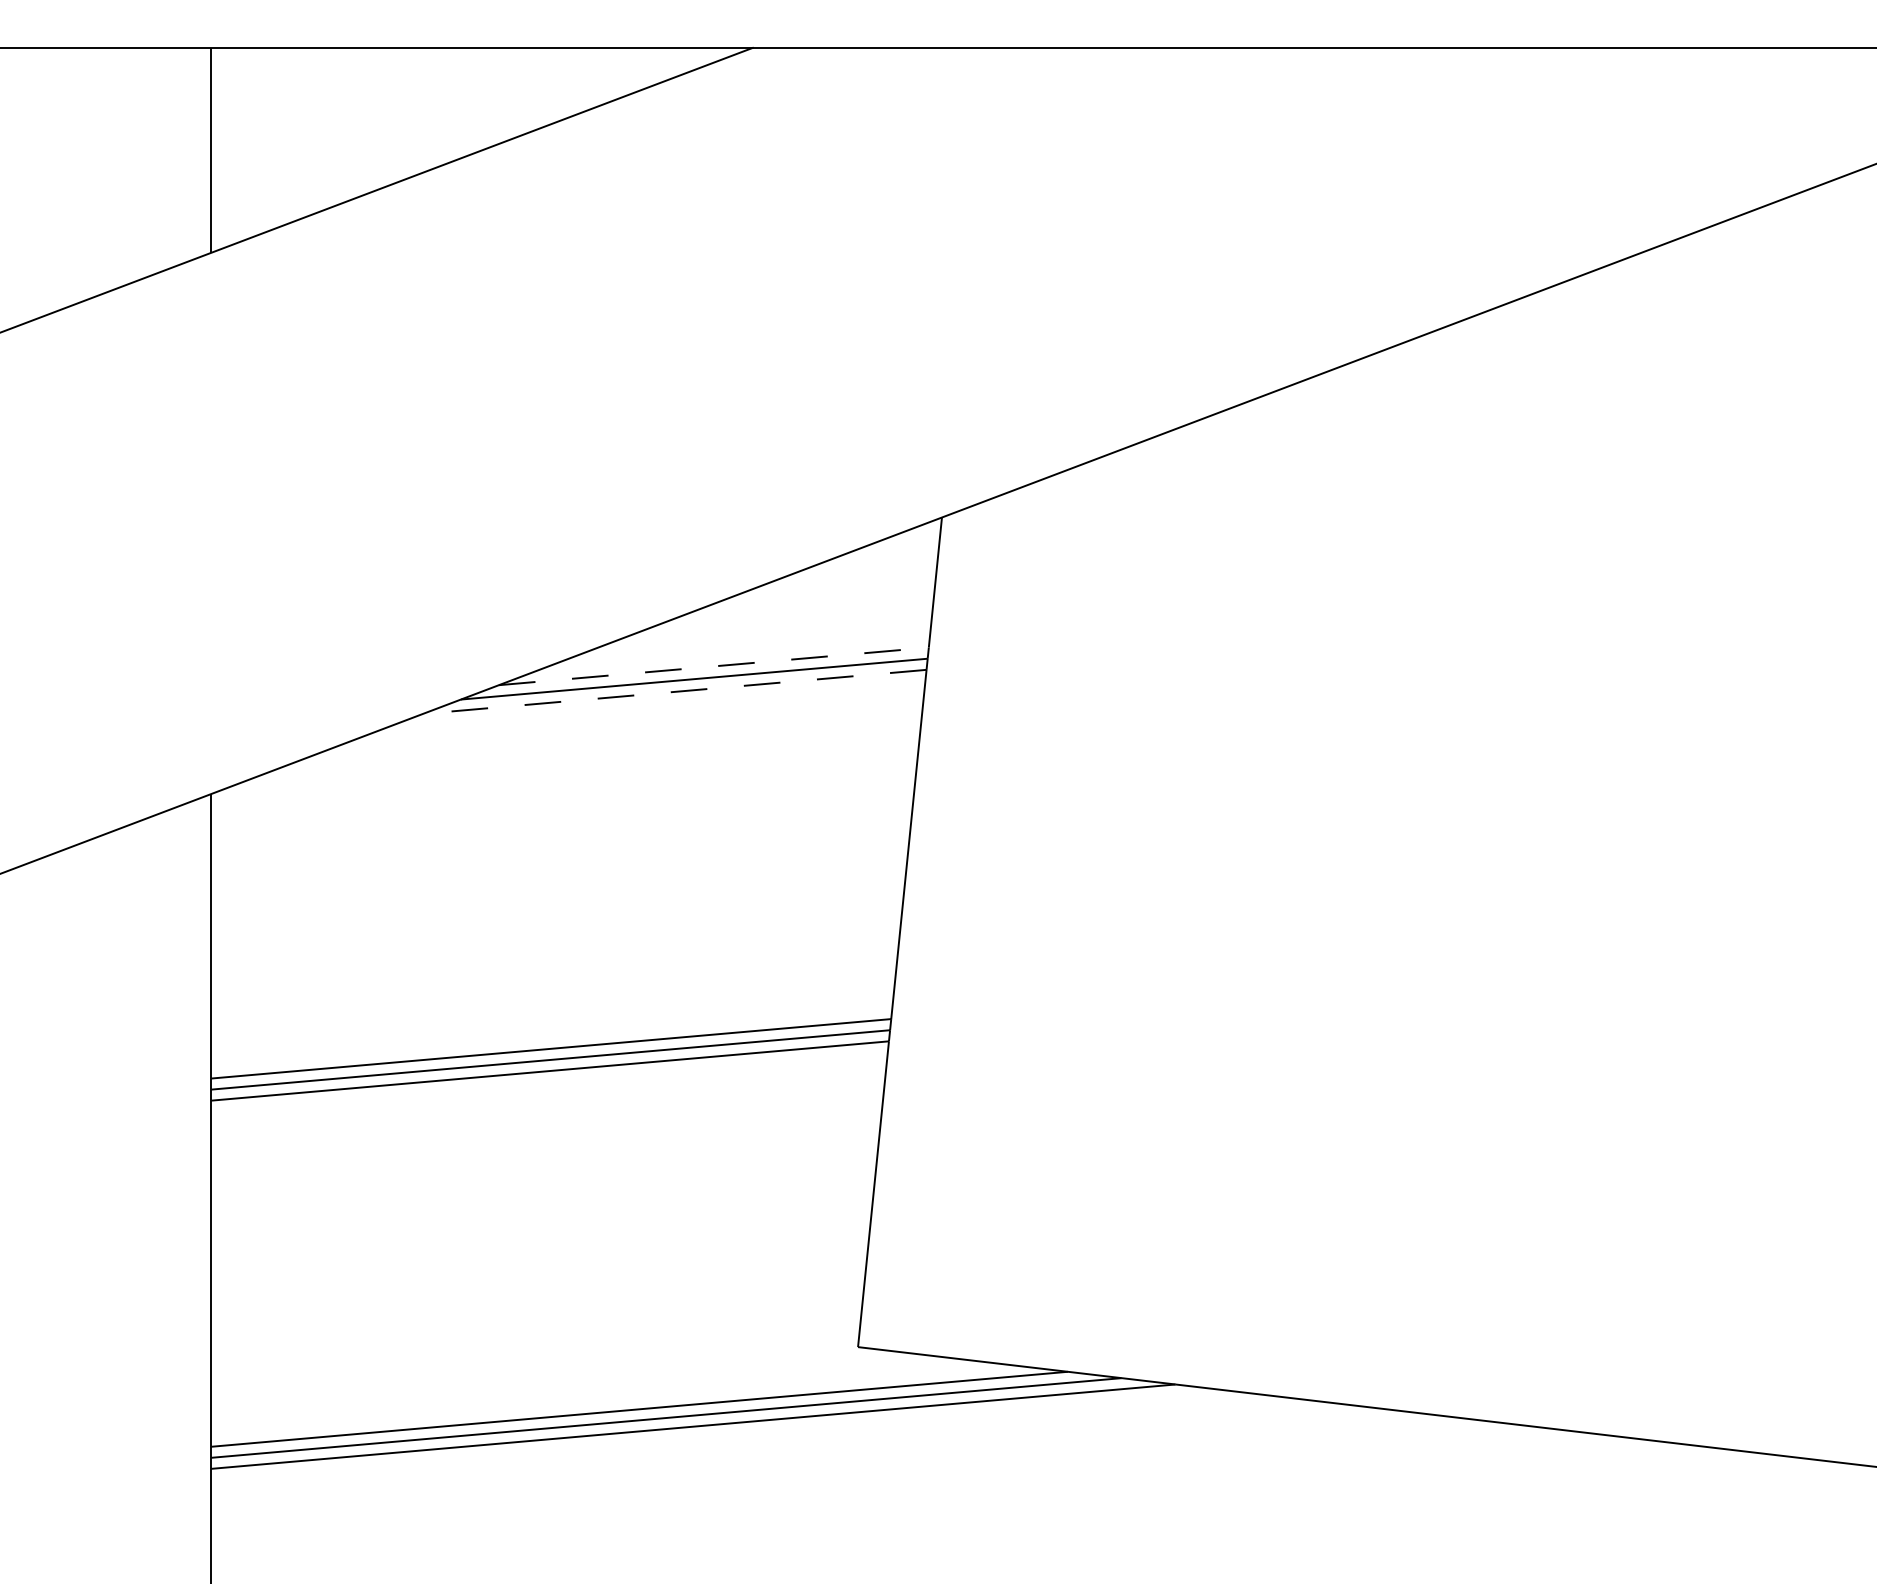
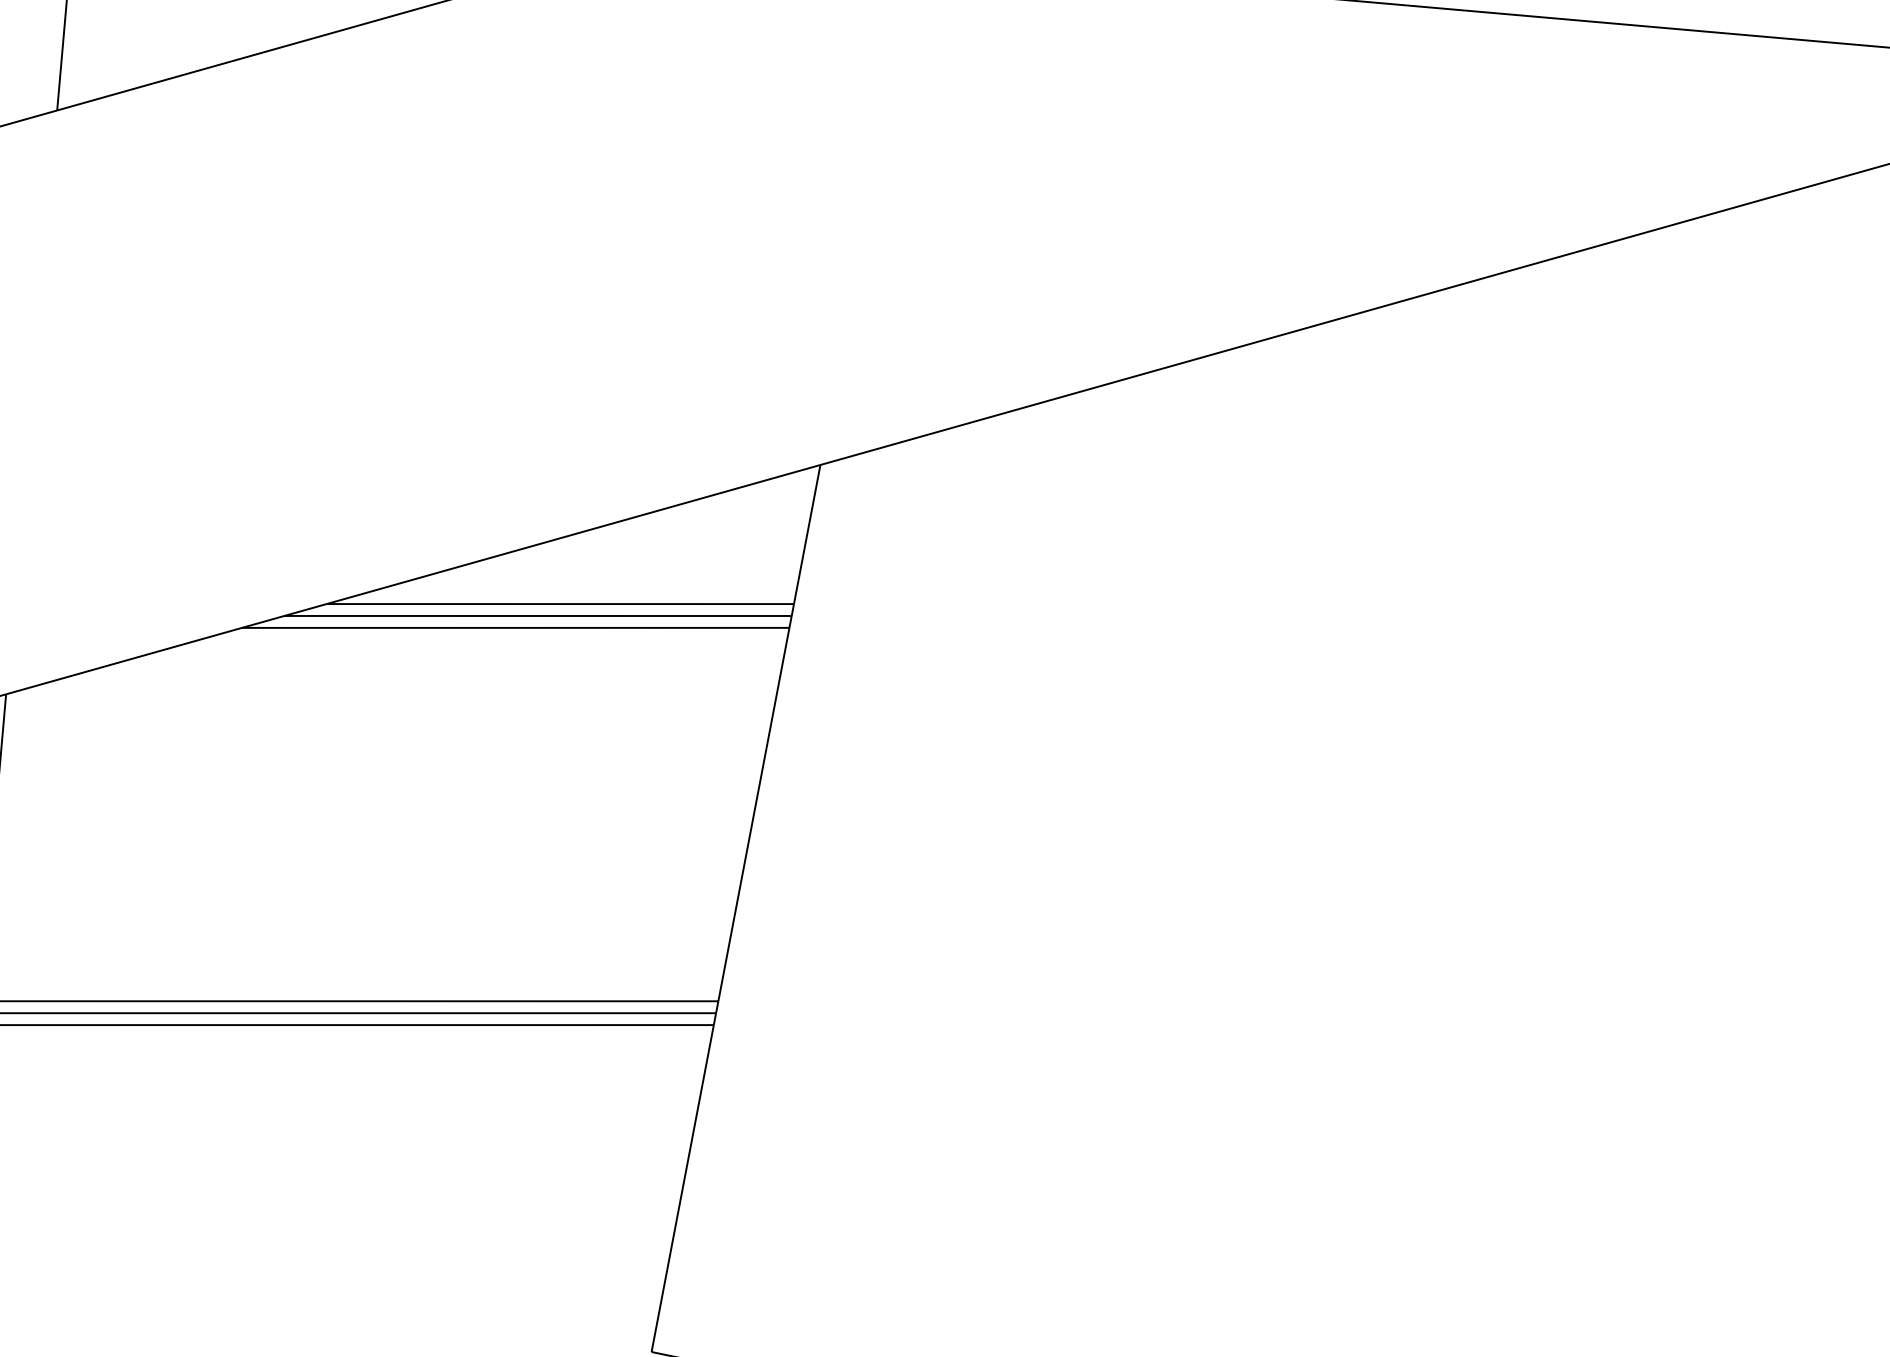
line: (713, 666) -> (559, 604), dashed -> solid
line: (674, 691) -> (515, 627), dashed -> solid

